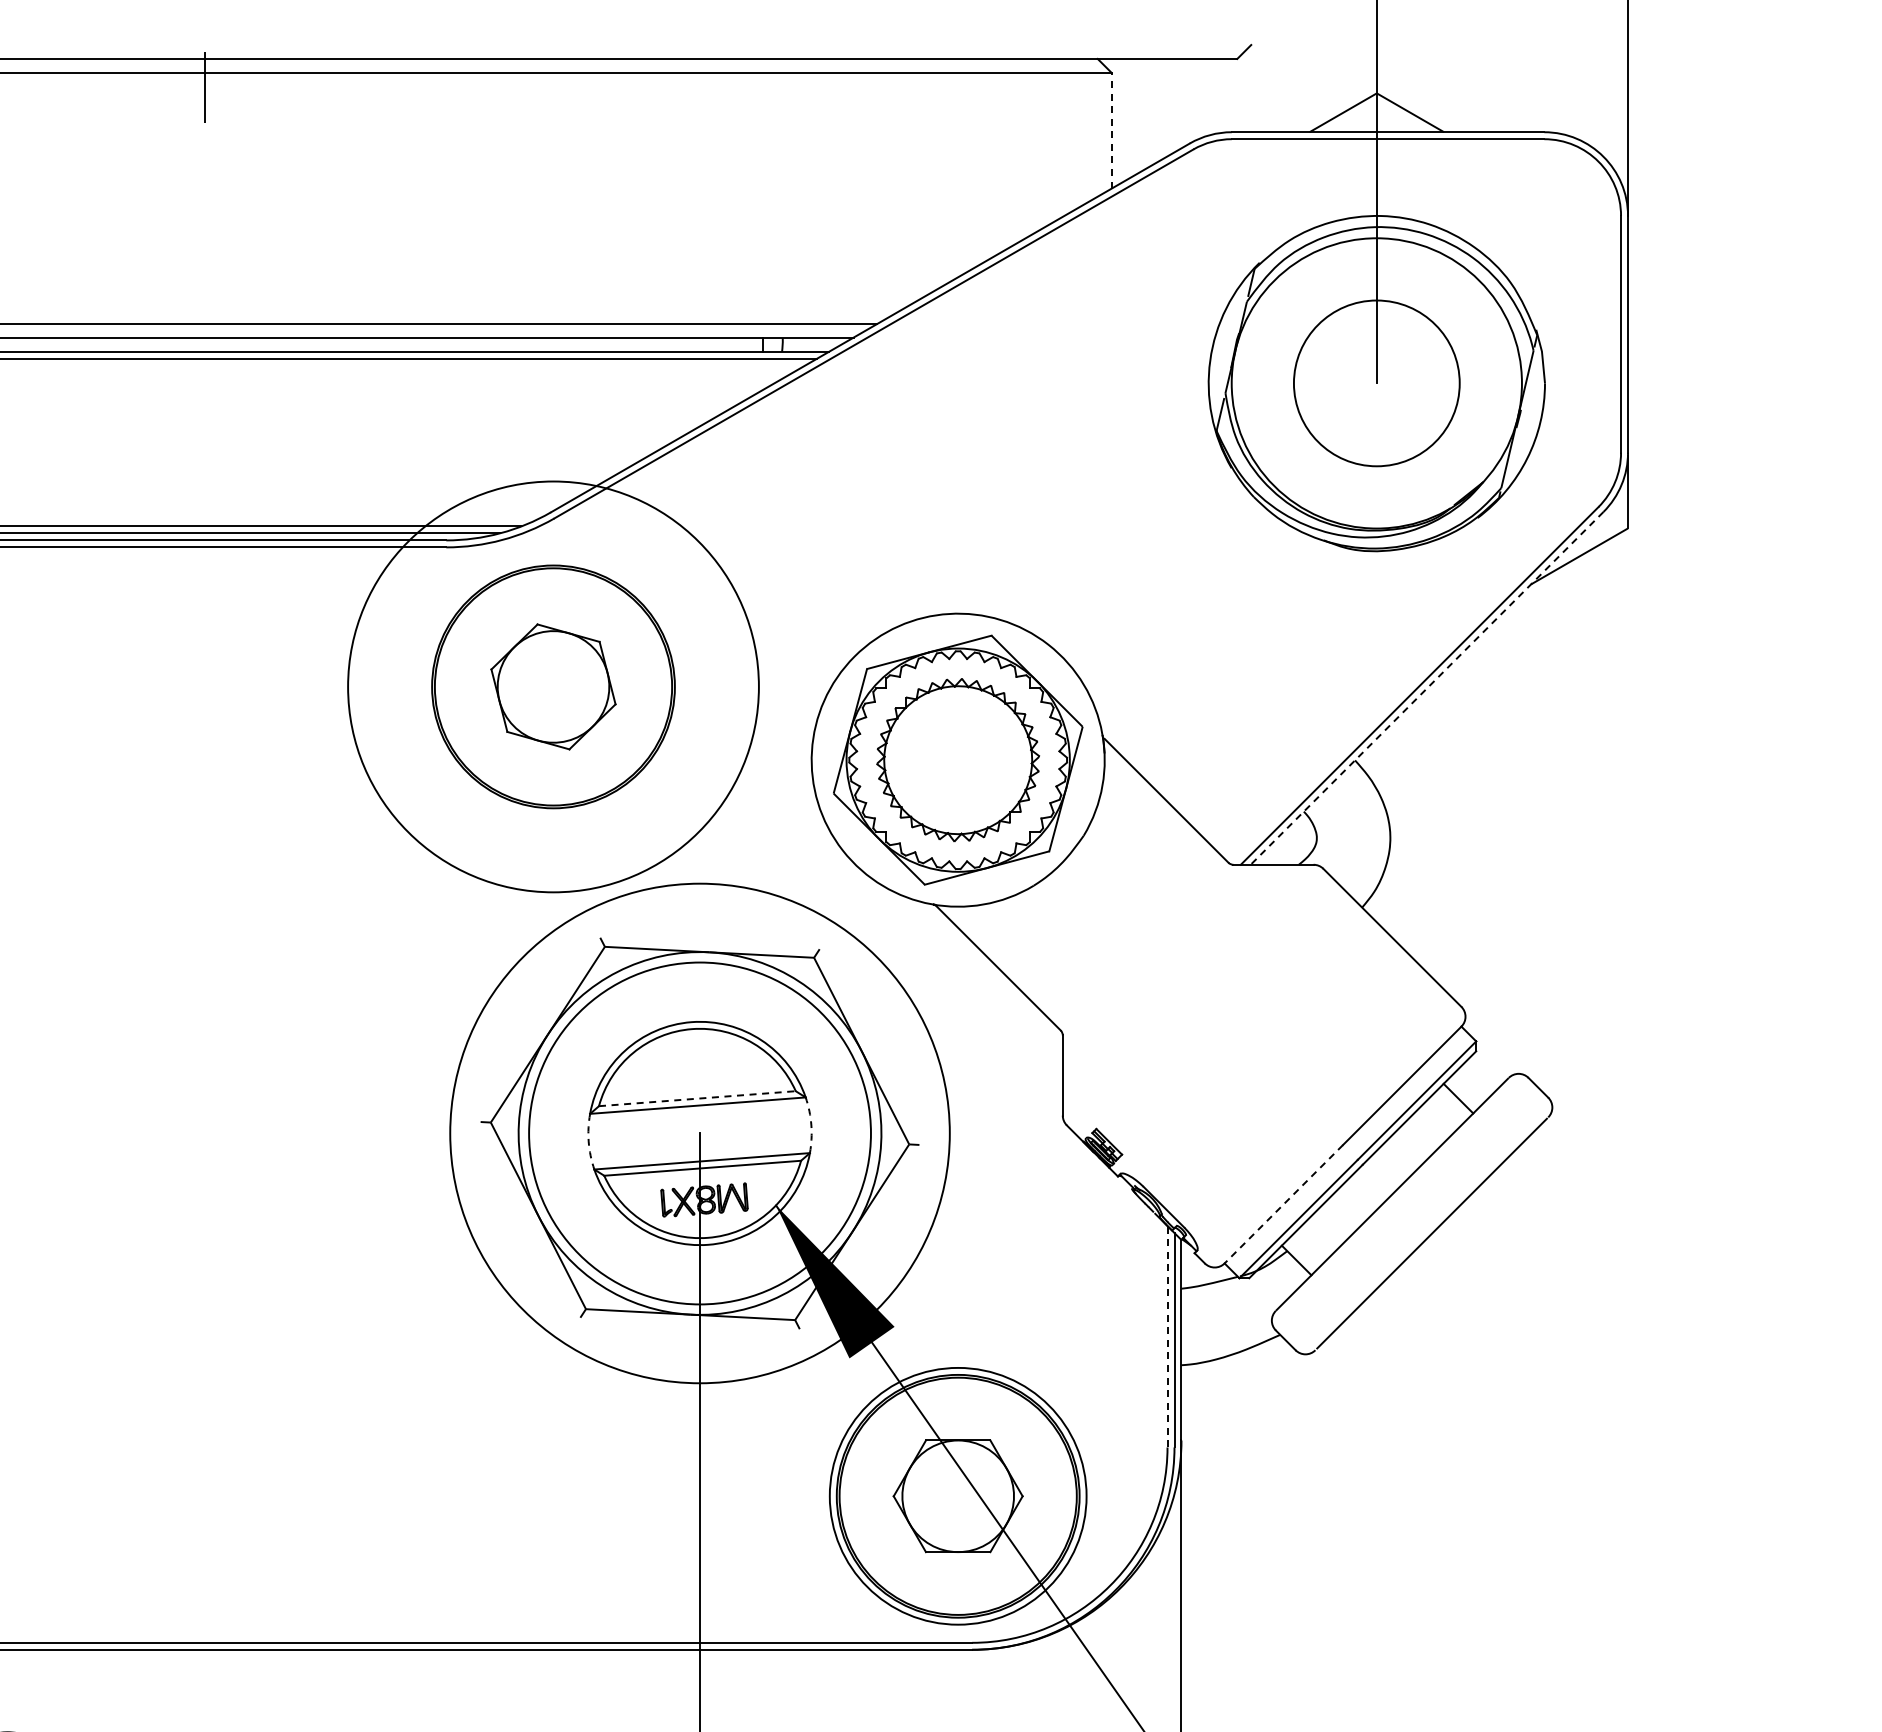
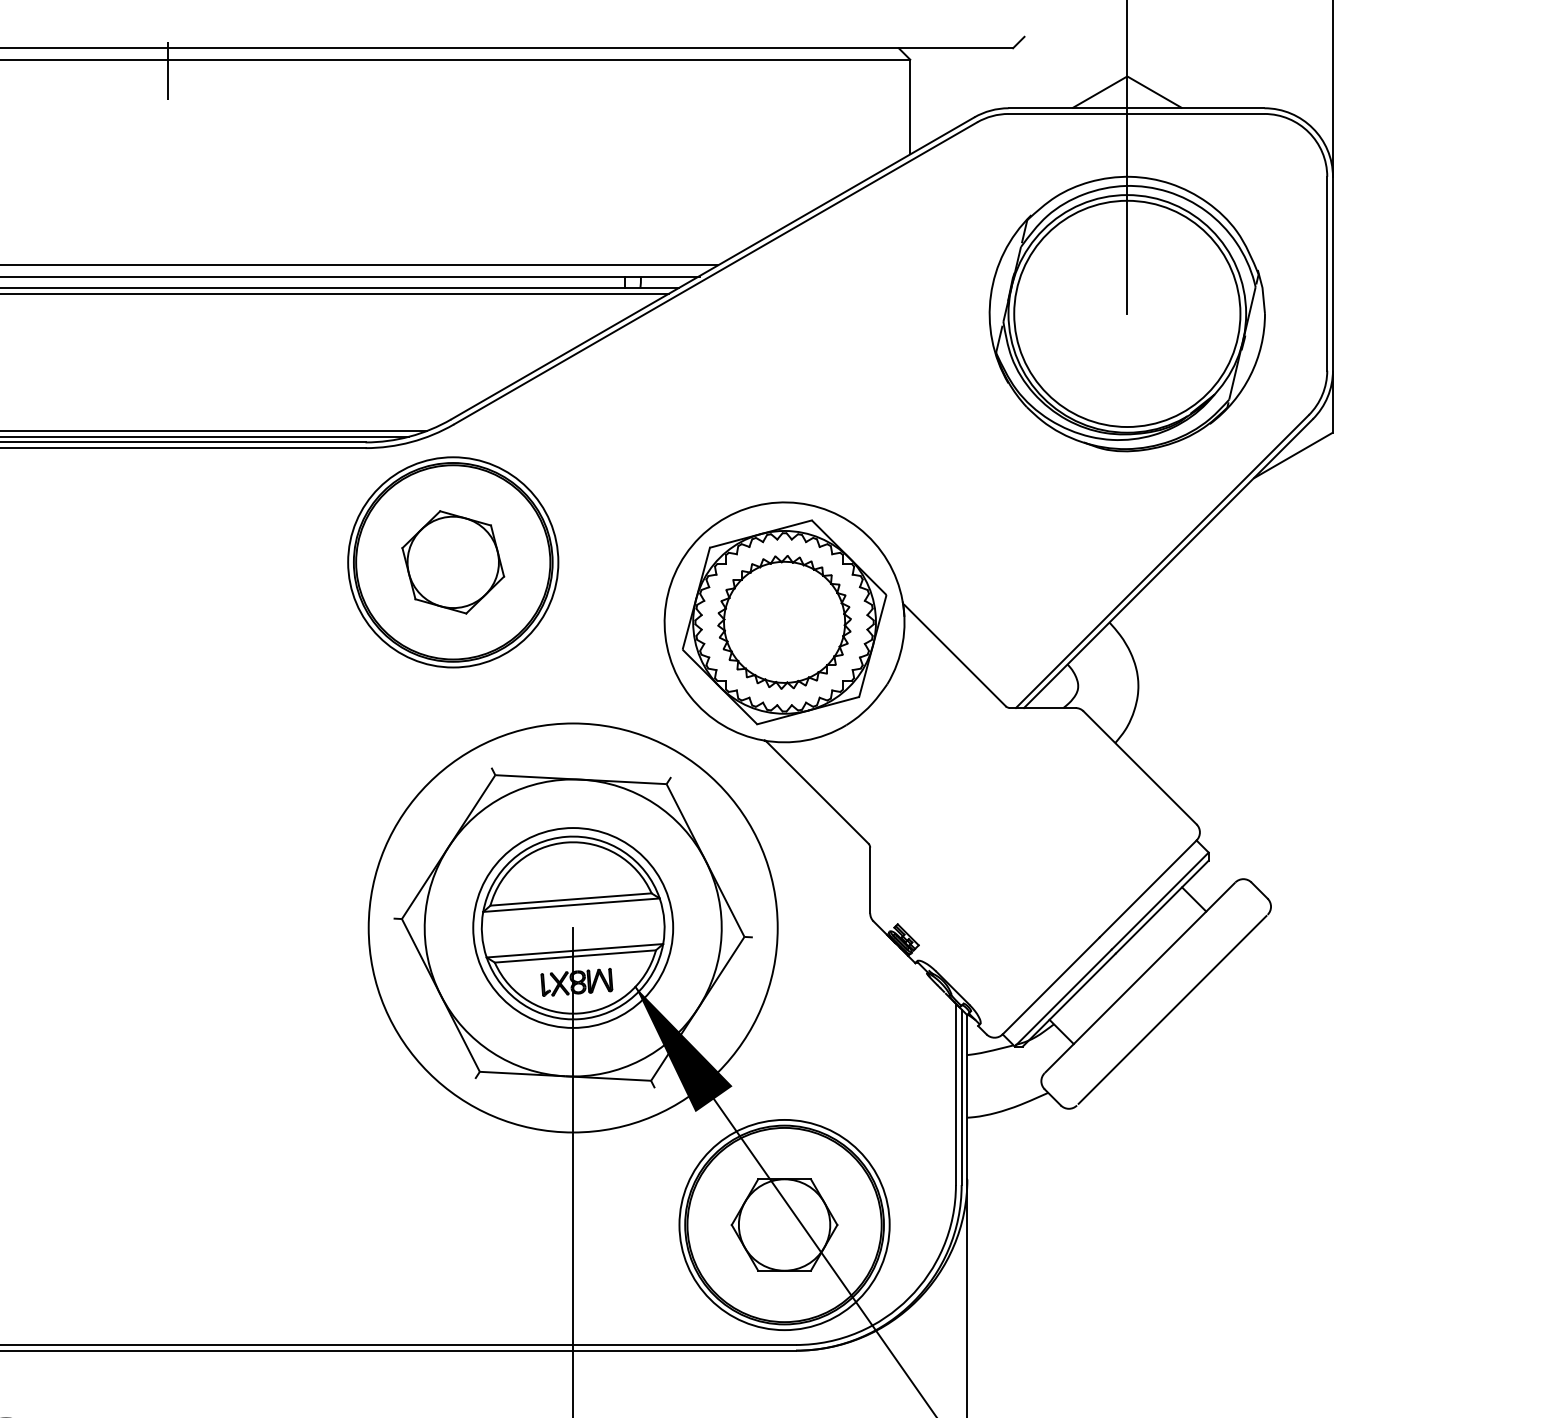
line: (1111, 130) -> (910, 106), dashed -> solid
circle: (1376, 383) -> (1127, 313), size x1.67
circle: (553, 686) -> (453, 562), size x0.62
line: (1426, 688) -> (1167, 563), dashed -> solid
line: (697, 1098) -> (571, 899), dashed -> solid
arc: (811, 1125) -> (664, 921), dashed -> solid
circle: (699, 1133) -> (572, 928), size x0.71
arc: (588, 1141) -> (481, 934), dashed -> solid
line: (1283, 1204) -> (1050, 986), dashed -> solid
line: (1167, 1336) -> (955, 1094), dashed -> solid

